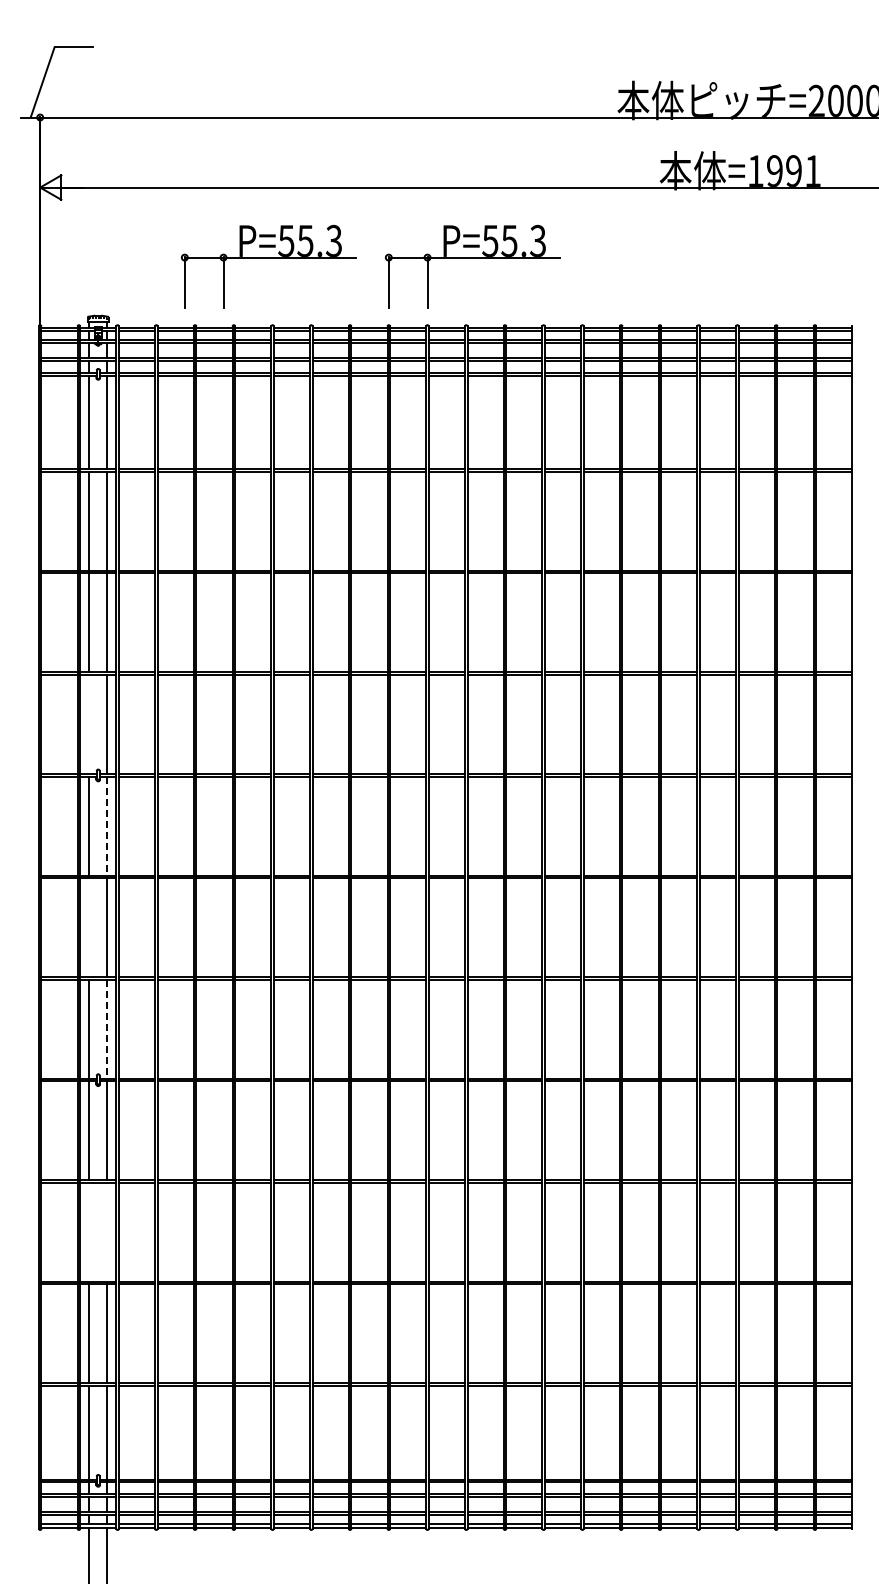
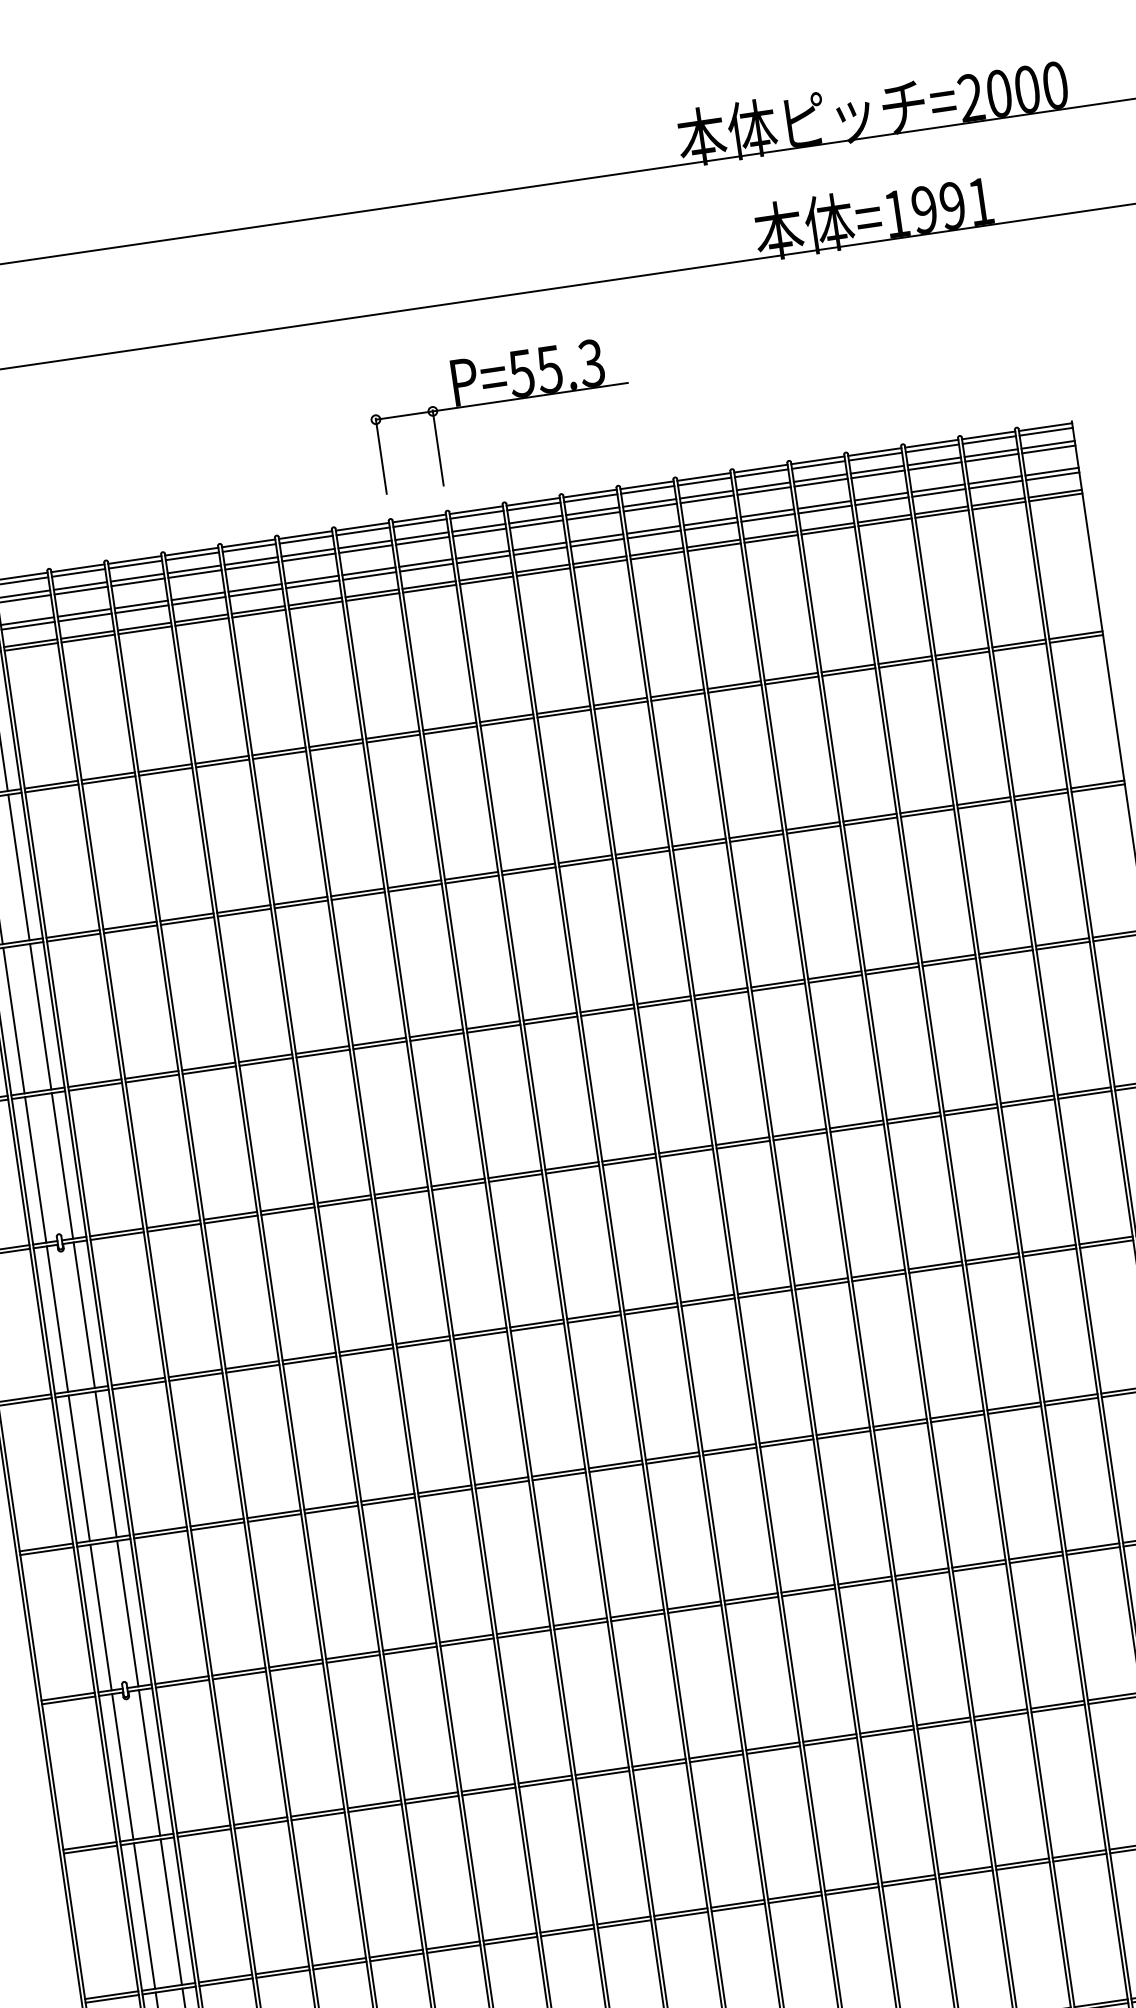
part: (268, 258) -> (199, 446), removed
line: (89, 723) -> (36, 1168), added
line: (107, 826) -> (84, 1315), dashed -> solid
line: (89, 927) -> (79, 1468), added
line: (107, 1029) -> (128, 1614), dashed -> solid
line: (89, 1231) -> (144, 1914), added
line: (107, 1231) -> (171, 1910), added

